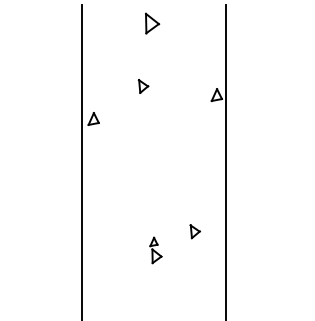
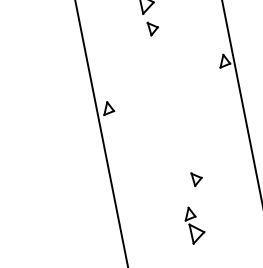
part: (143, 86) -> (153, 28), moved
part: (194, 231) -> (196, 178), moved
part: (155, 250) -> (194, 225), size x1.43

